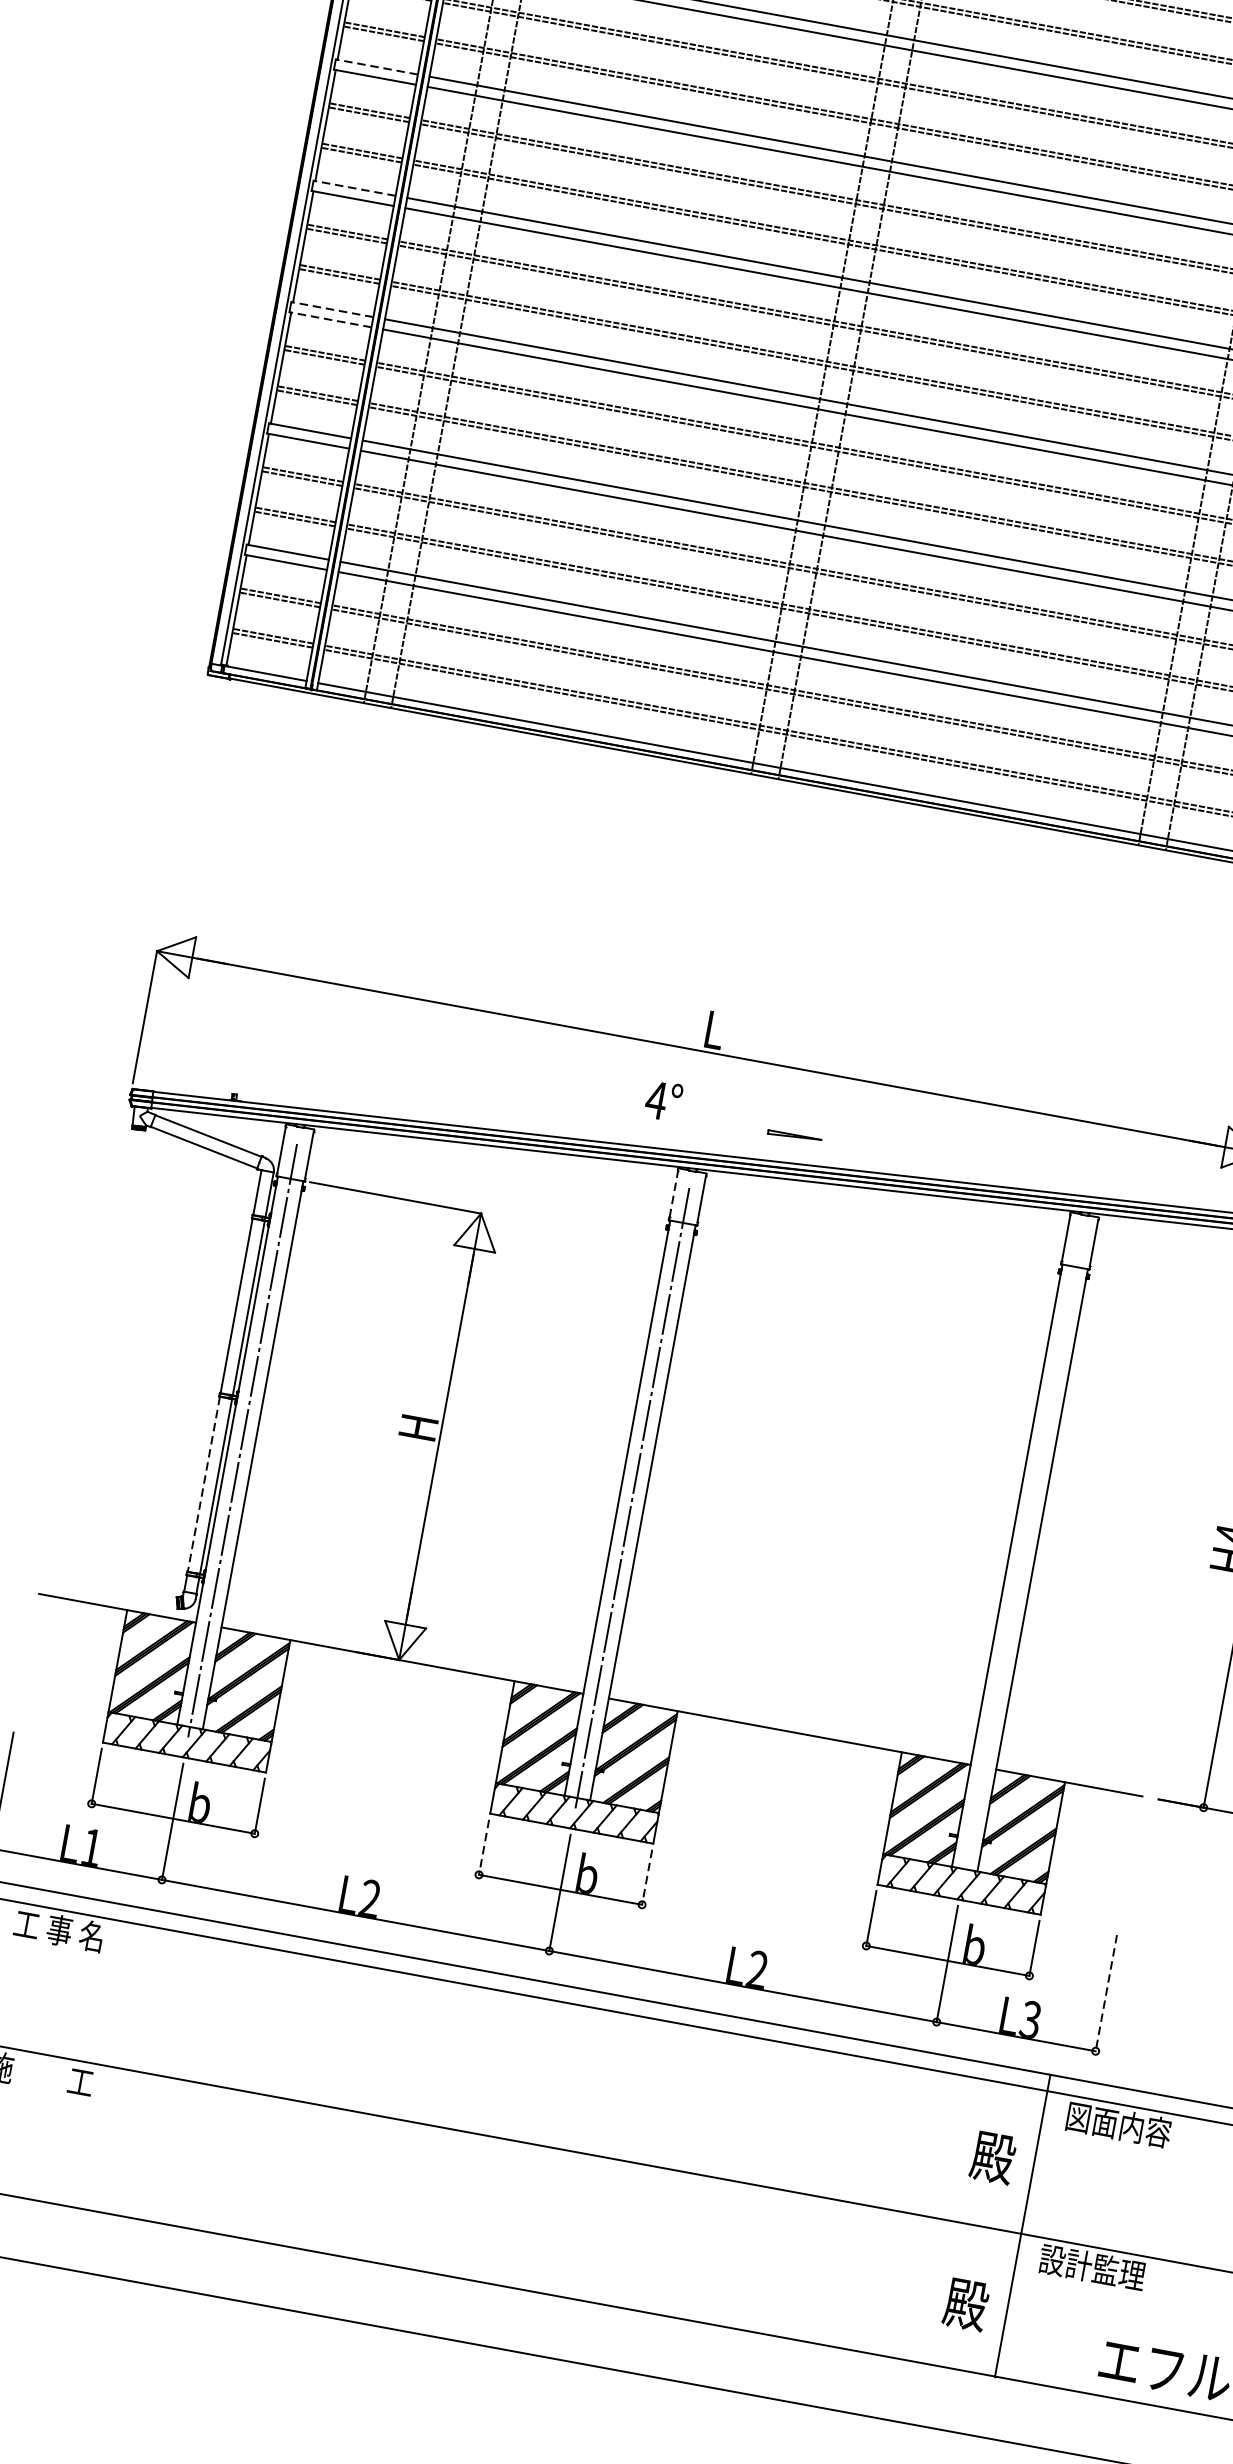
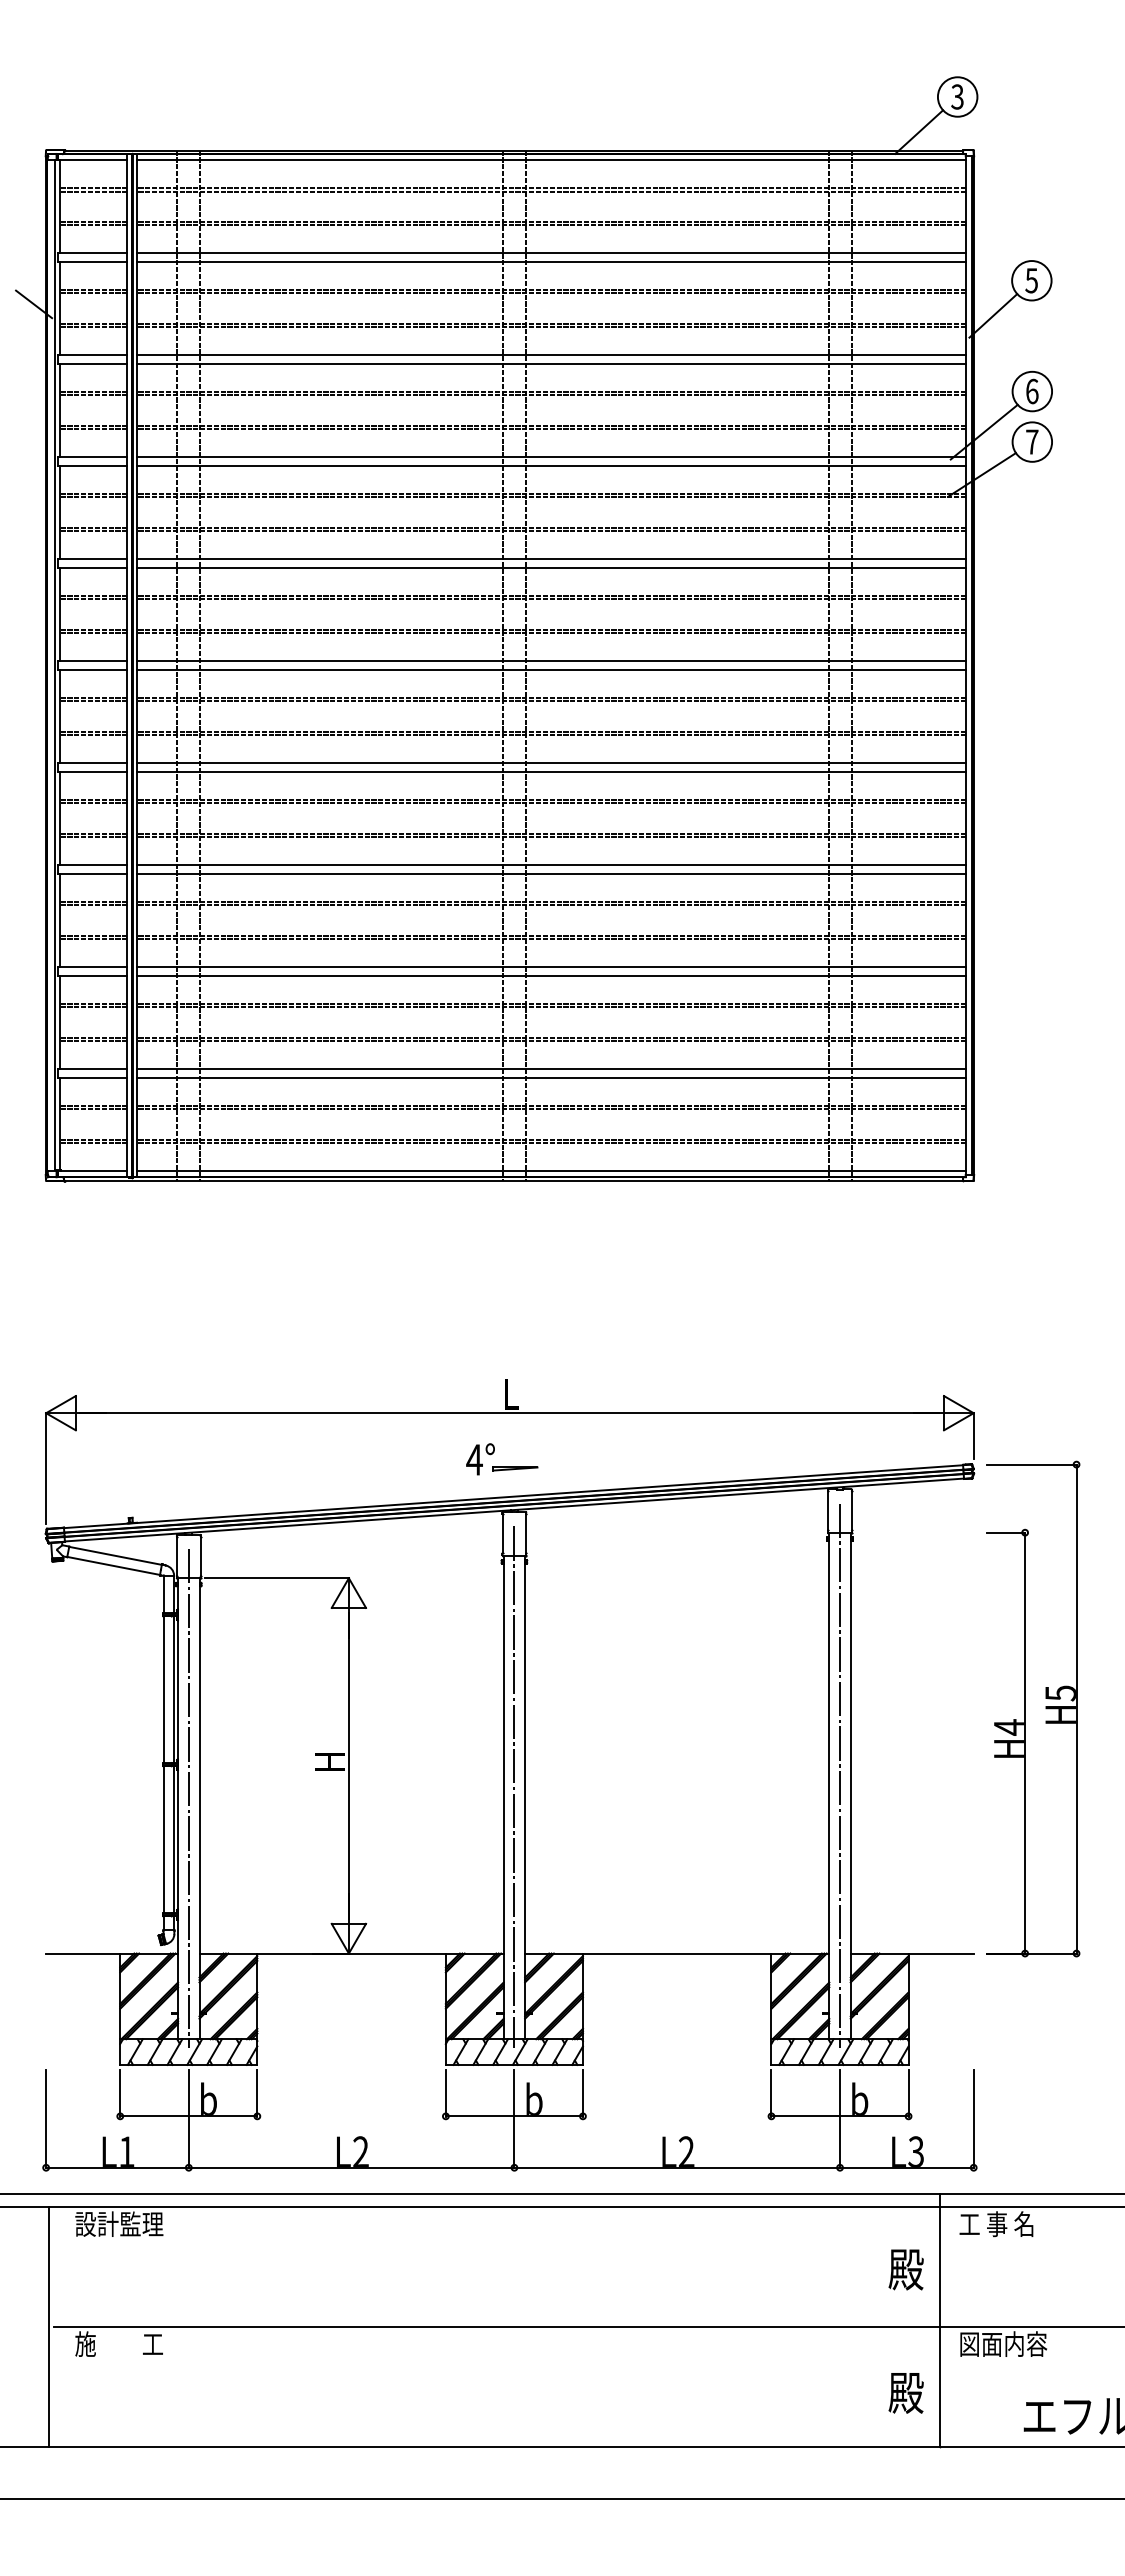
line: (376, 67) -> (92, 661), dashed -> solid
line: (354, 188) -> (92, 763), dashed -> solid
line: (331, 309) -> (92, 865), dashed -> solid
line: (330, 319) -> (92, 873), dashed -> solid
part: (794, 1136) -> (515, 1468), moved
line: (673, 1193) -> (502, 1533), dashed -> solid
line: (203, 1483) -> (163, 1839), dashed -> solid
line: (1022, 1555) -> (840, 1775), added
line: (483, 1847) -> (445, 2093), dashed -> solid
line: (646, 1877) -> (582, 2093), dashed -> solid
text: (67, 1932) -> (119, 2224), 工 事 名 -> 設計監理
line: (1105, 1993) -> (973, 2119), dashed -> solid
text: (1118, 2125) -> (1003, 2224), 図面内容 -> 工 事 名
text: (1092, 2266) -> (1003, 2343), 設計監理 -> 図面内容

